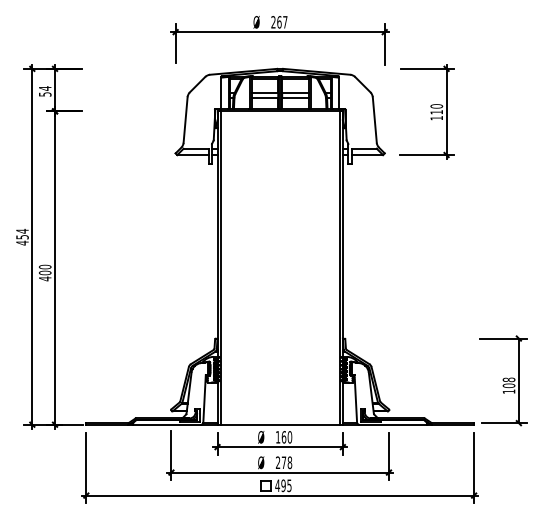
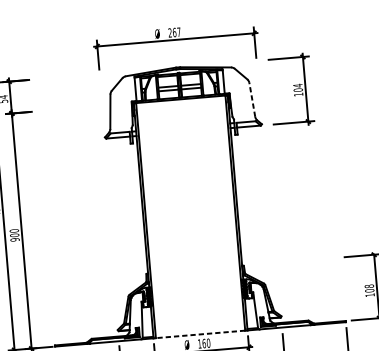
text: (436, 109) -> (297, 88), 110 -> 104
line: (374, 120) -> (252, 100), solid -> dashed
text: (44, 278) -> (14, 239), 400 -> 900
line: (280, 424) -> (200, 334), solid -> dashed

